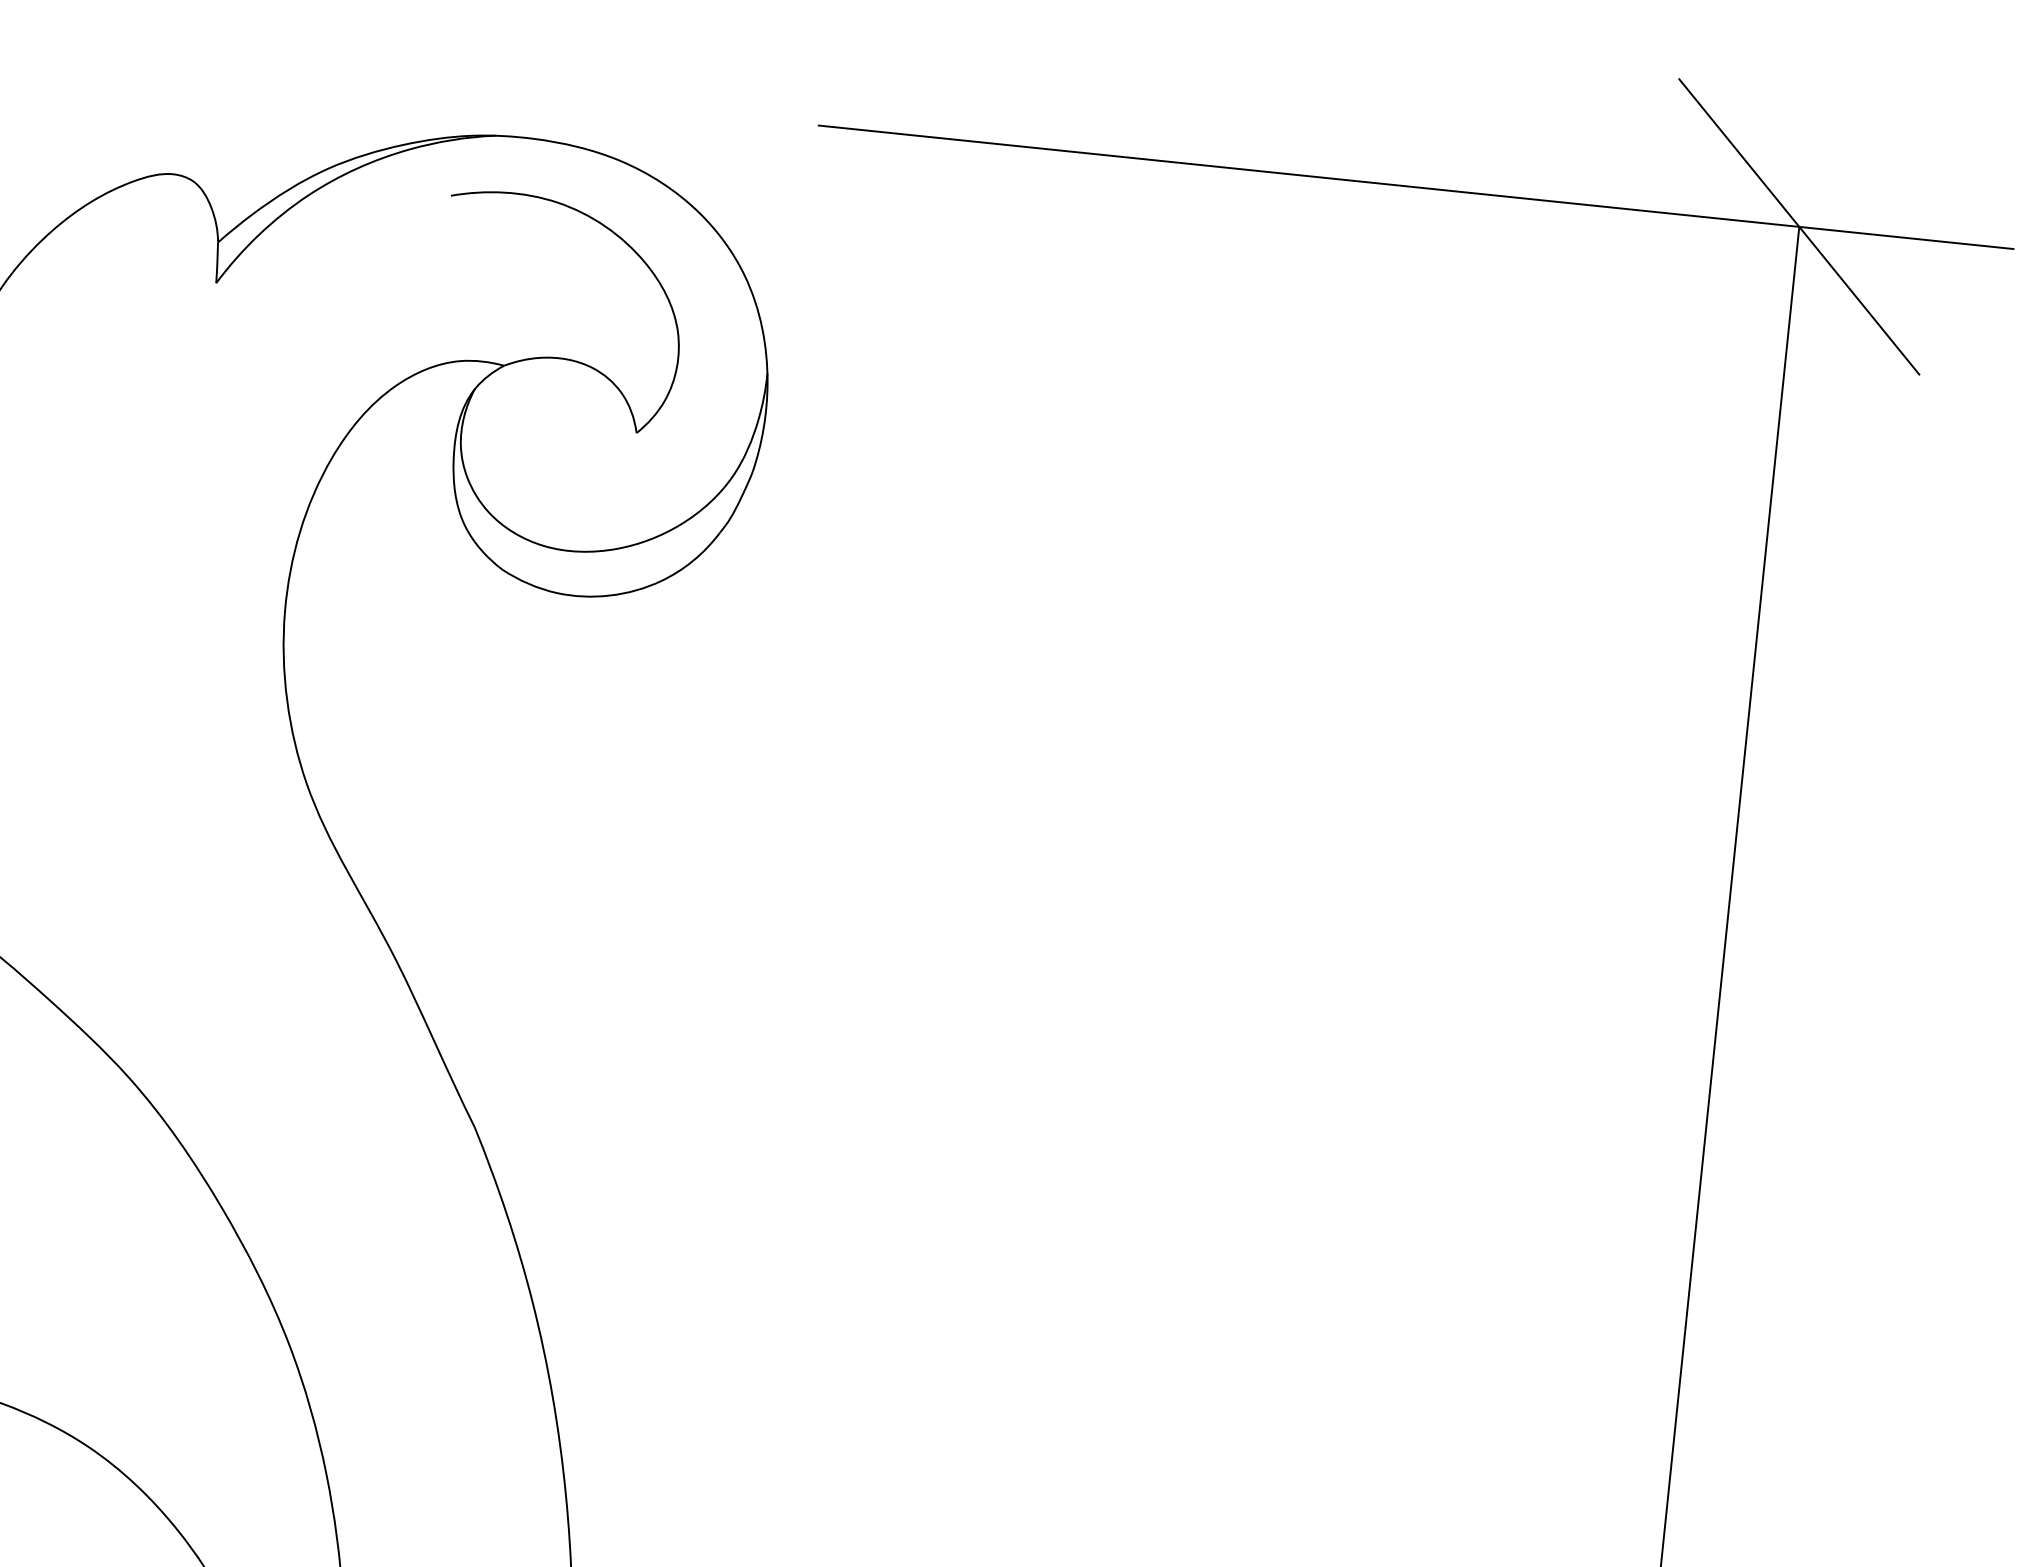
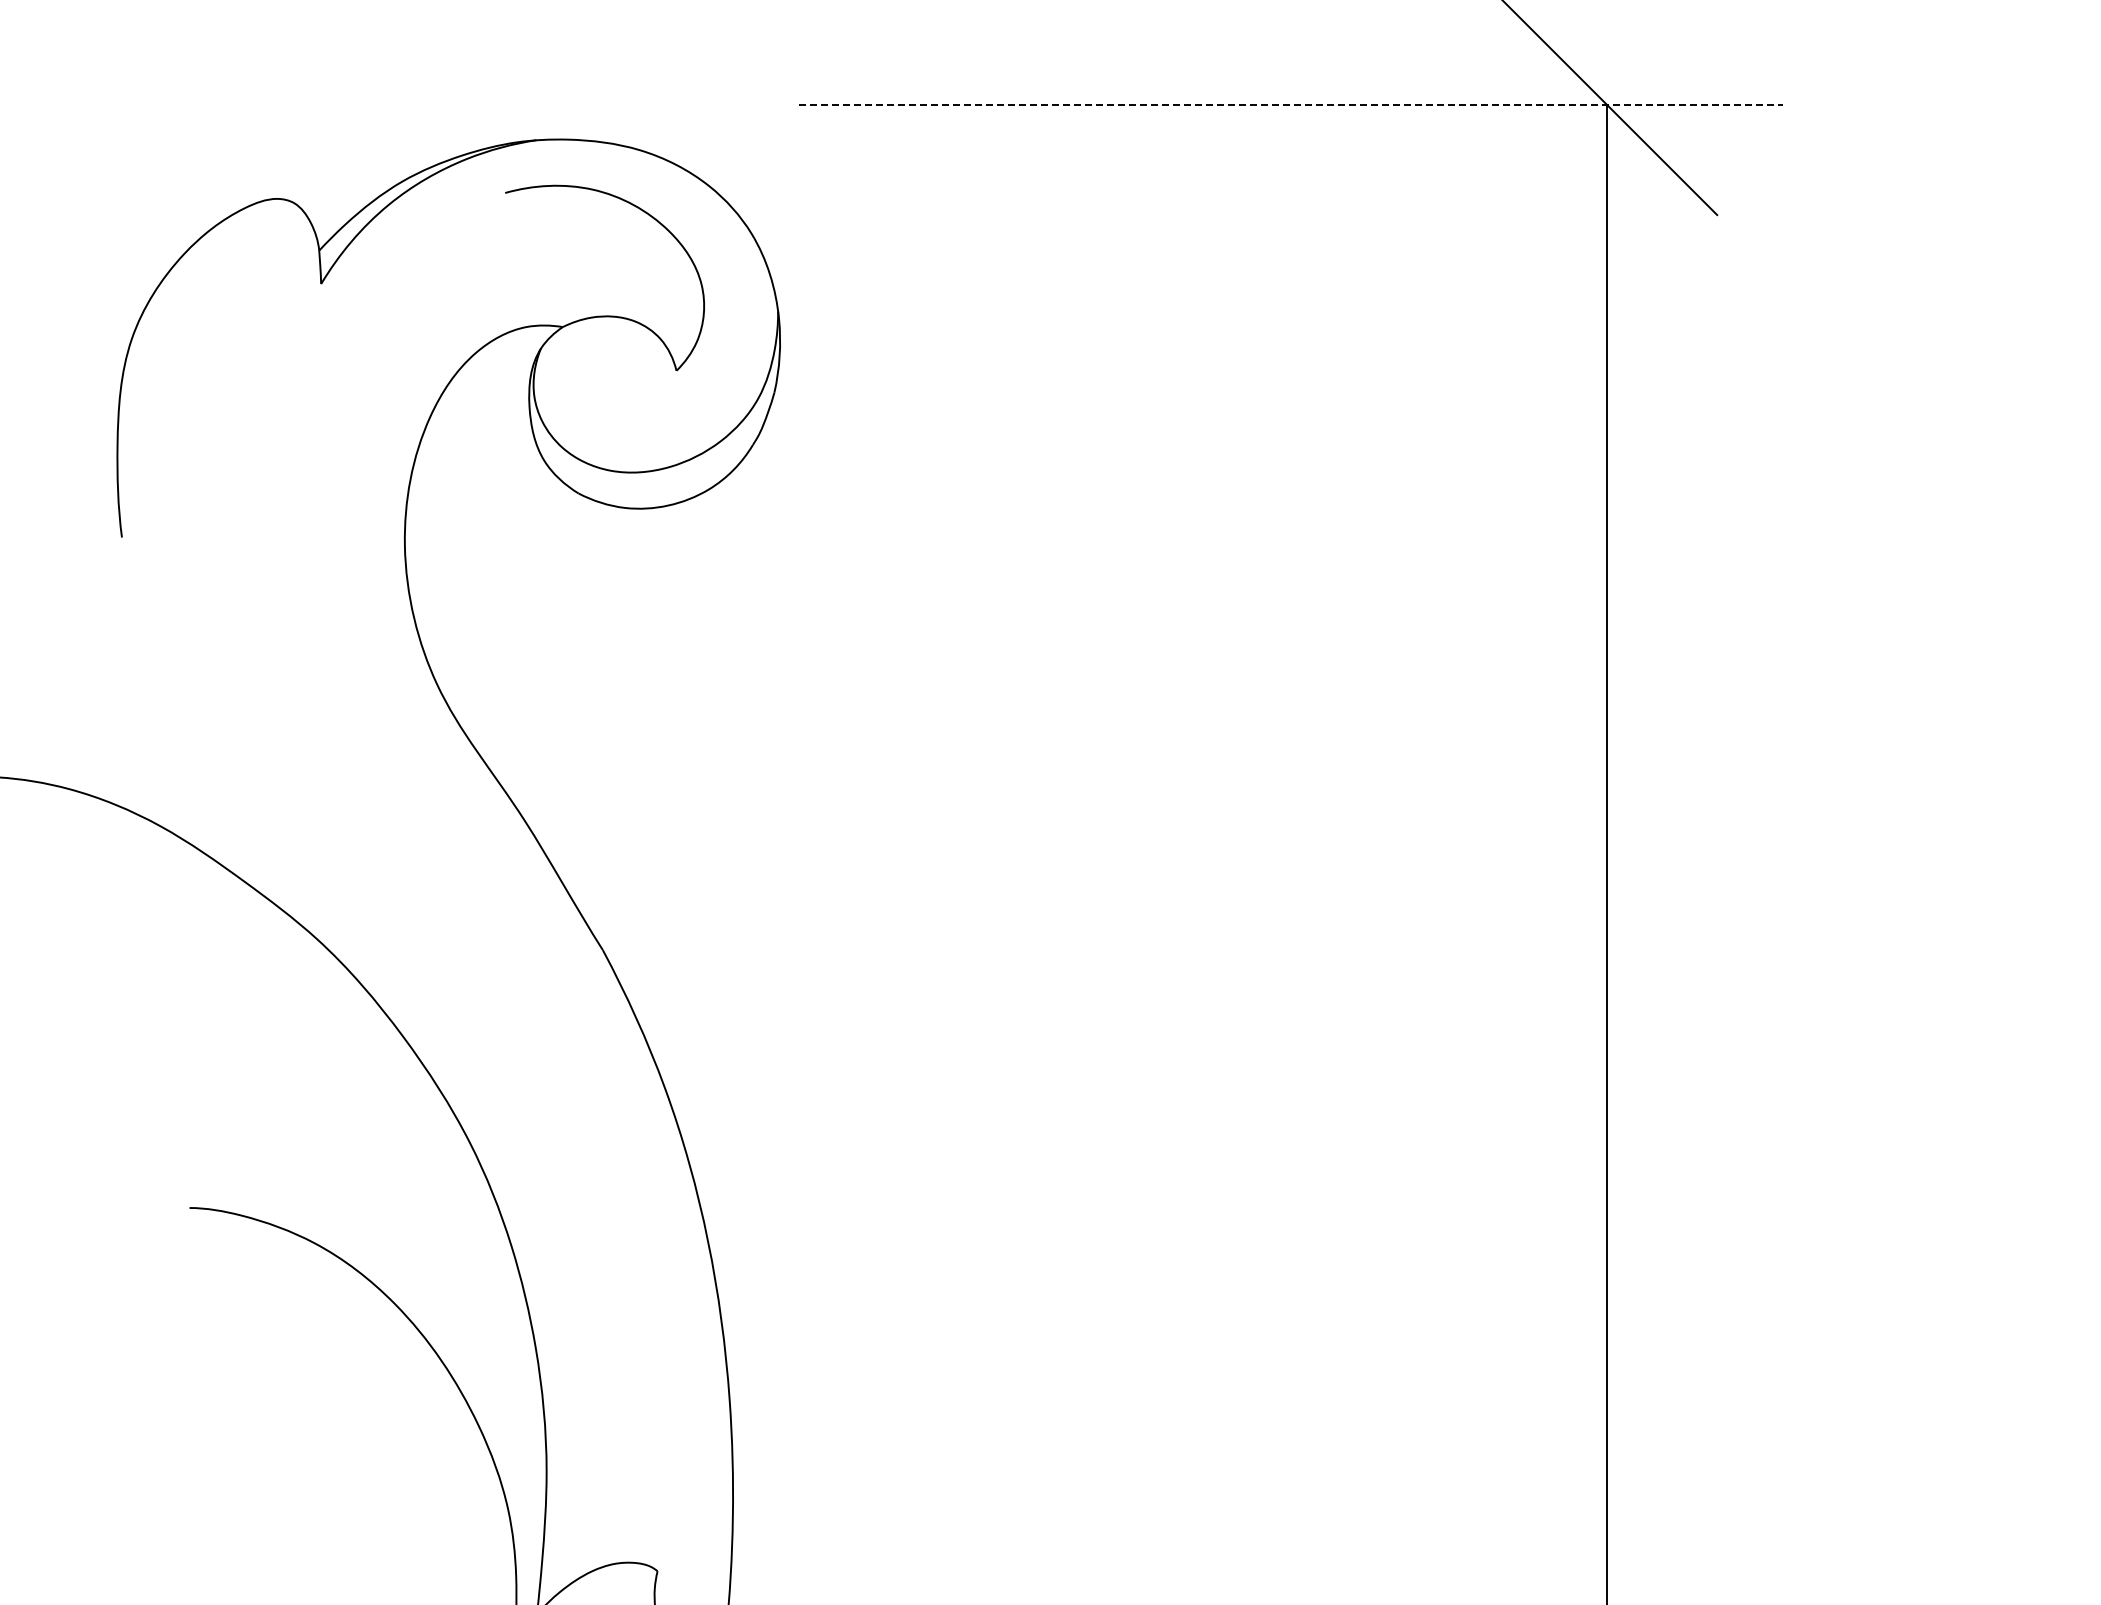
line: (1416, 186) -> (1291, 104), solid -> dashed

